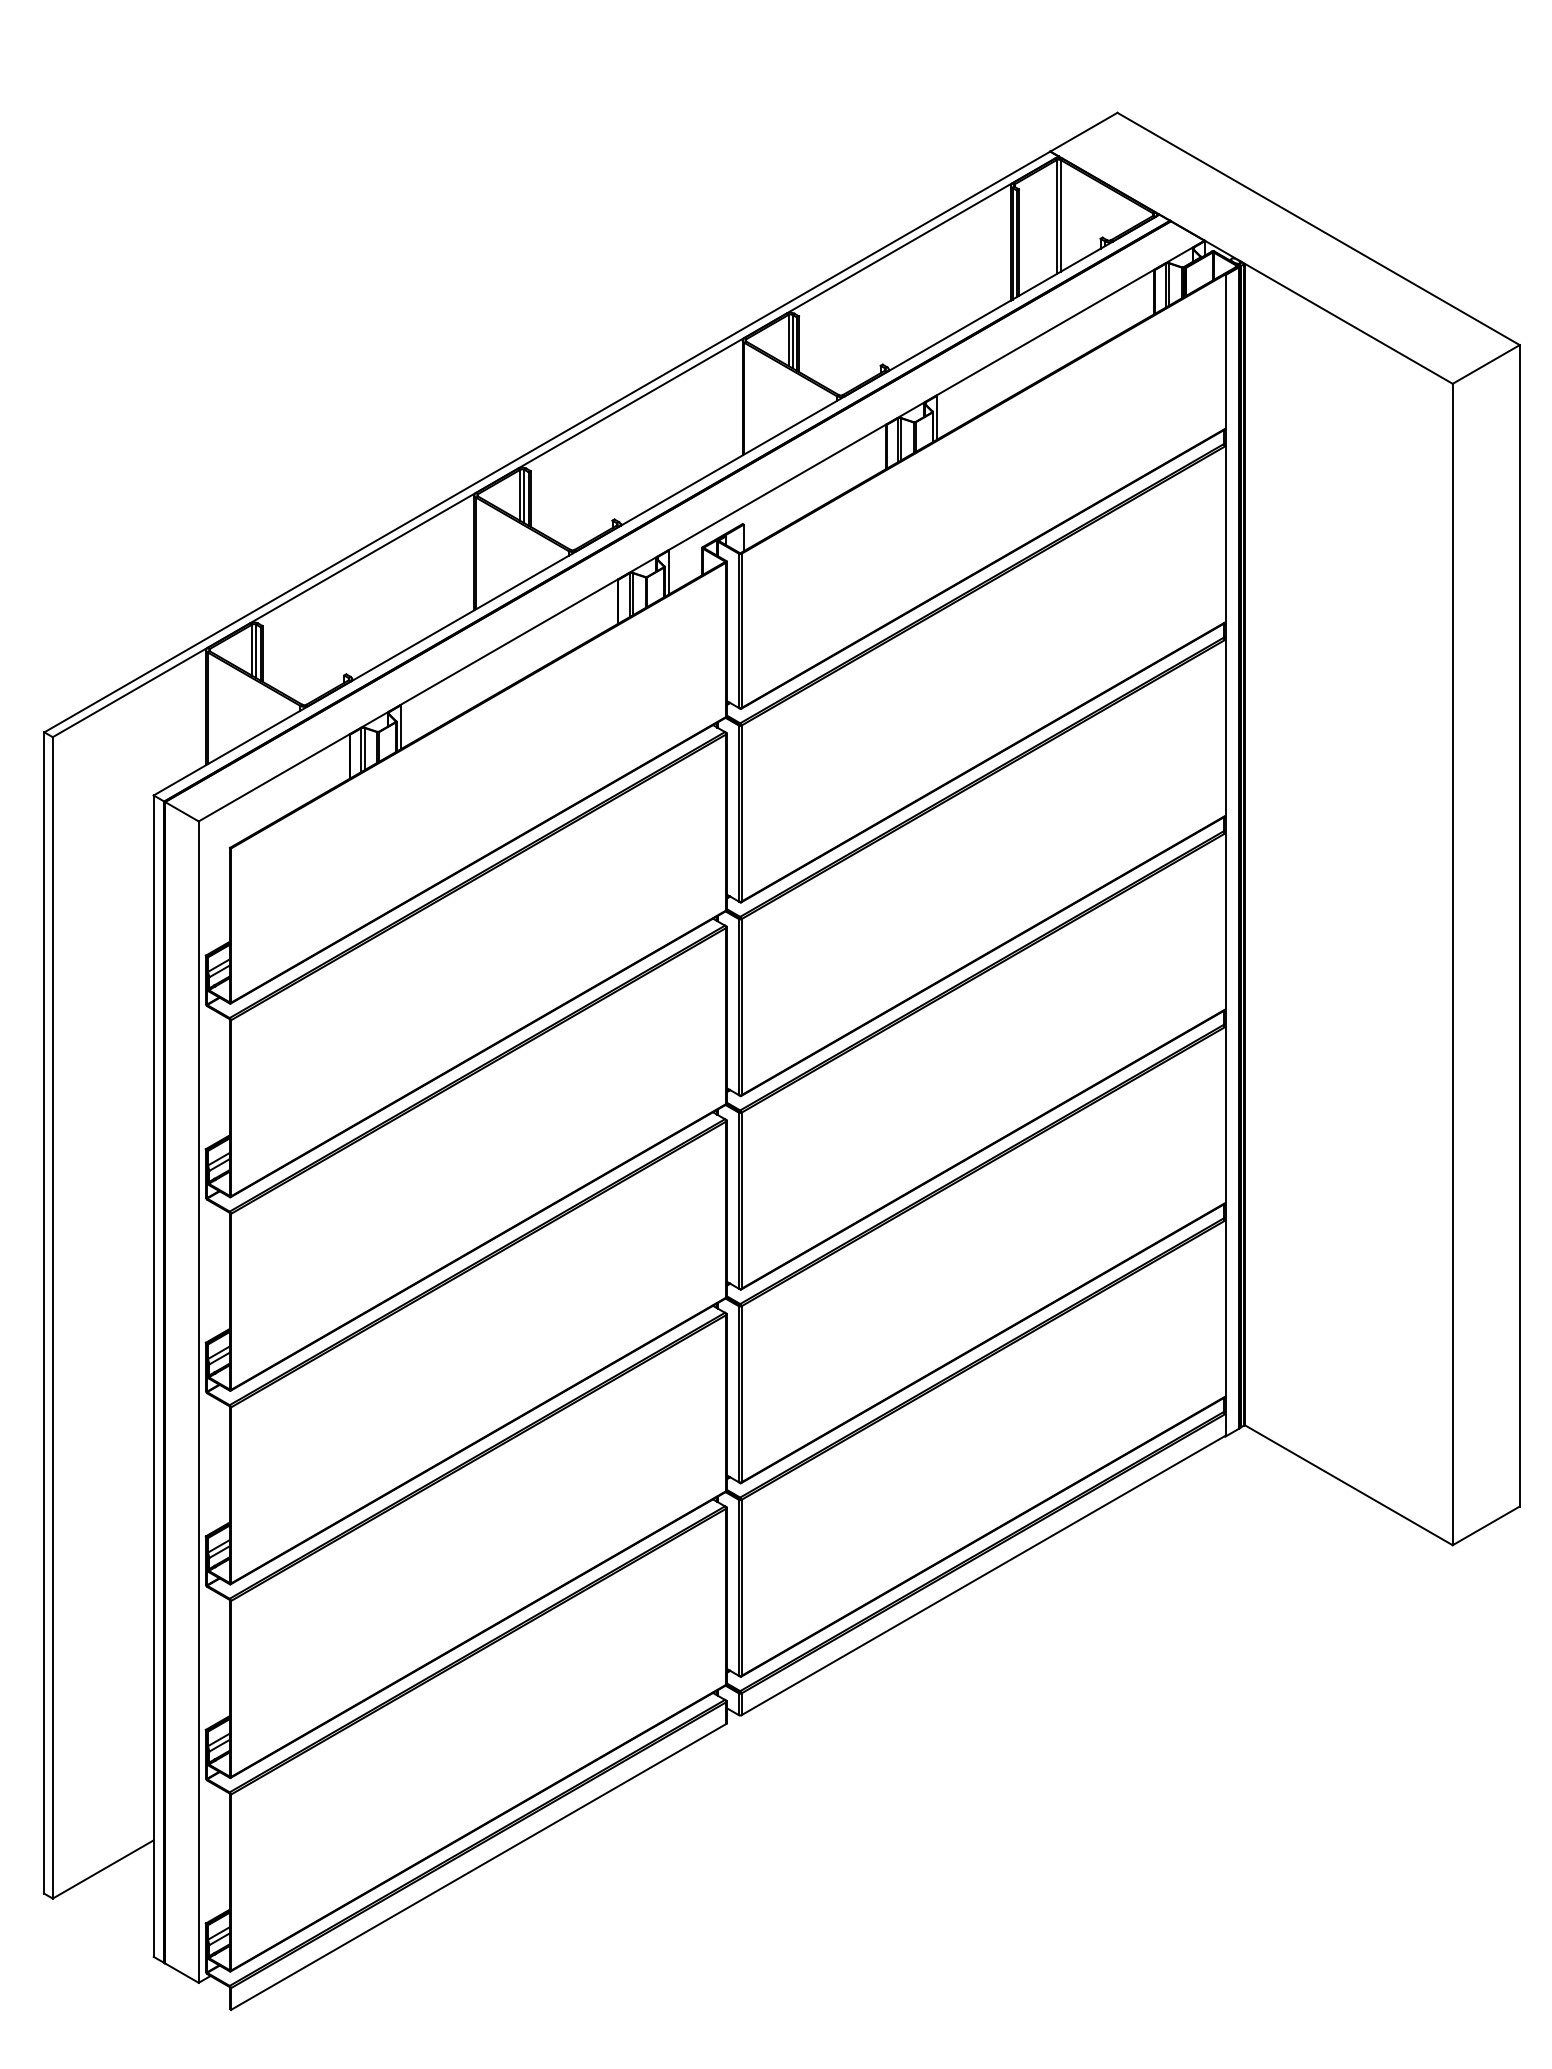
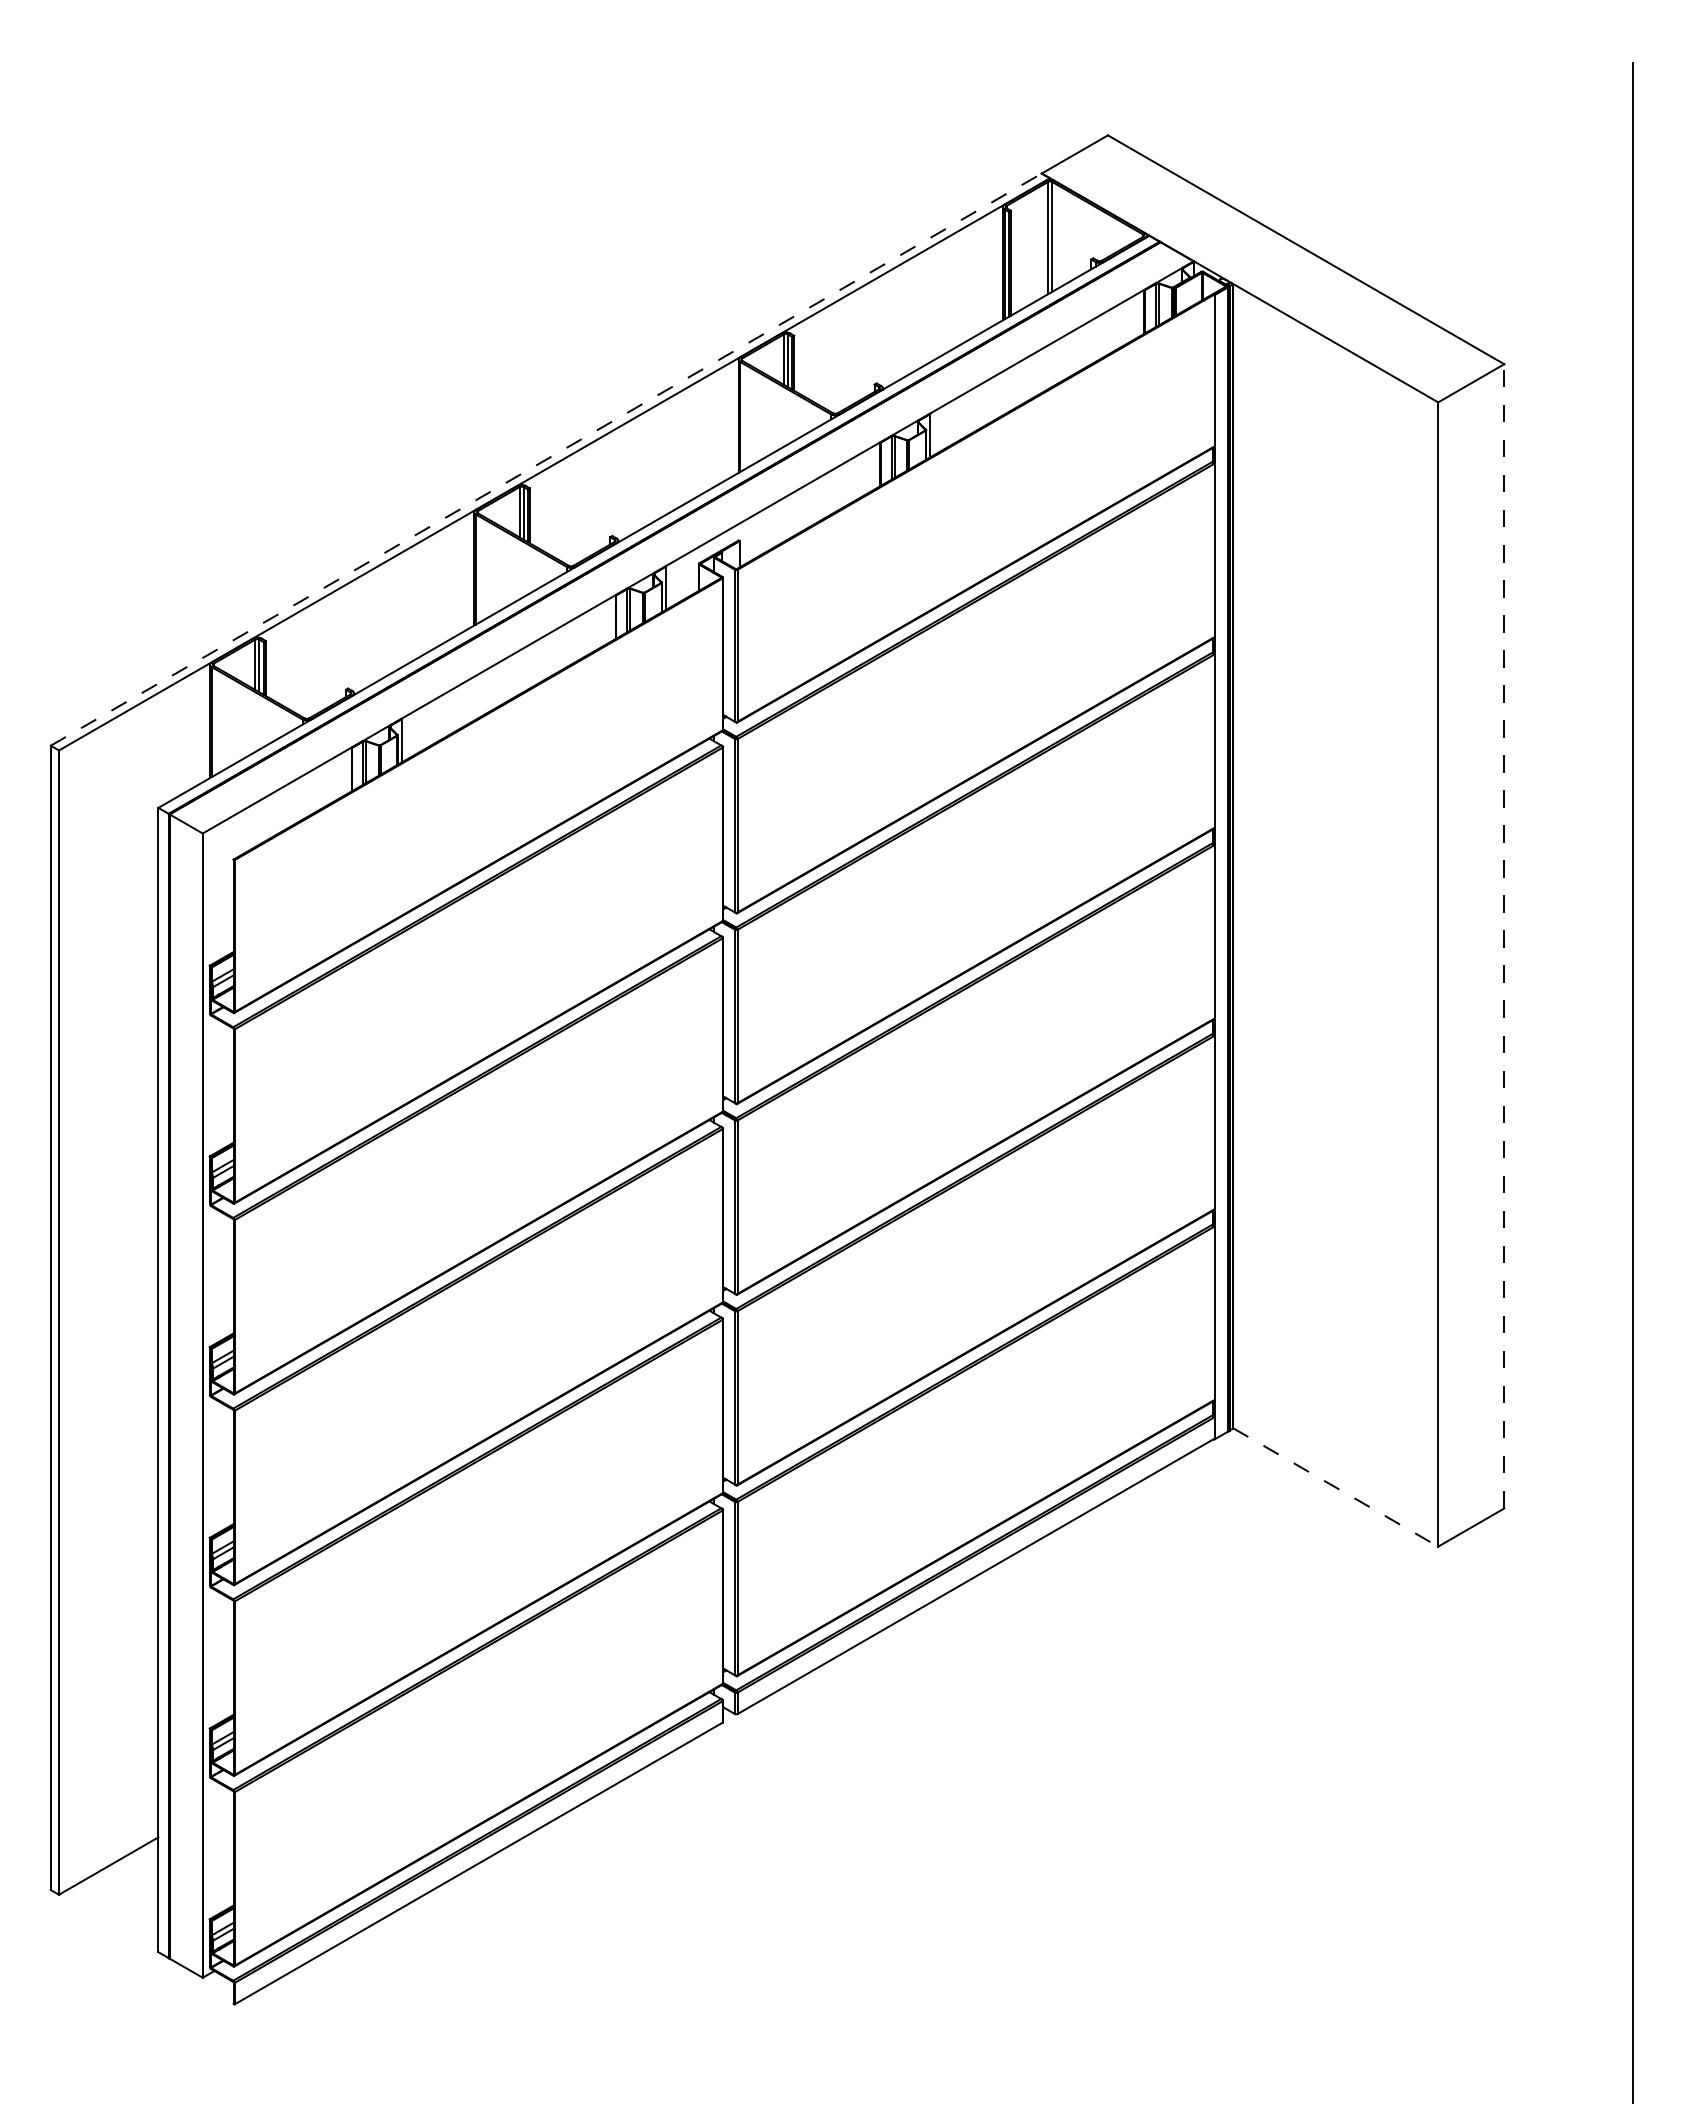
line: (547, 441) -> (546, 459), solid -> dashed
line: (1519, 924) -> (1504, 935), solid -> dashed
line: (1349, 1485) -> (1336, 1487), solid -> dashed

